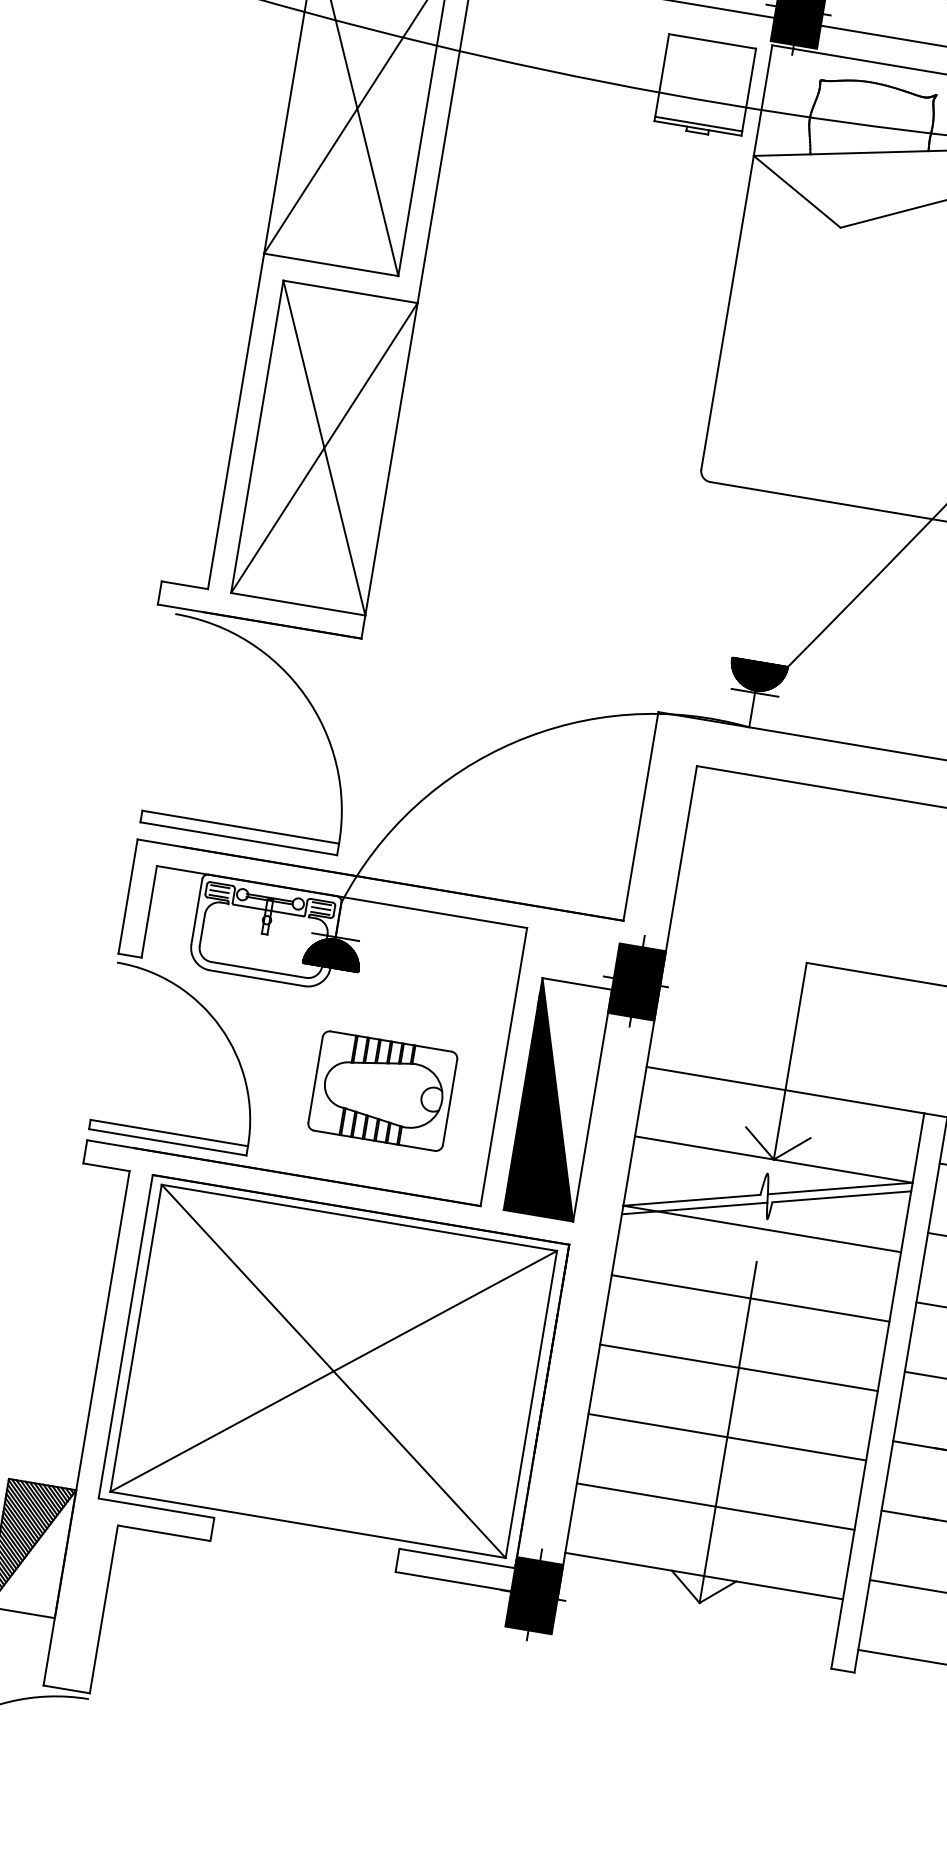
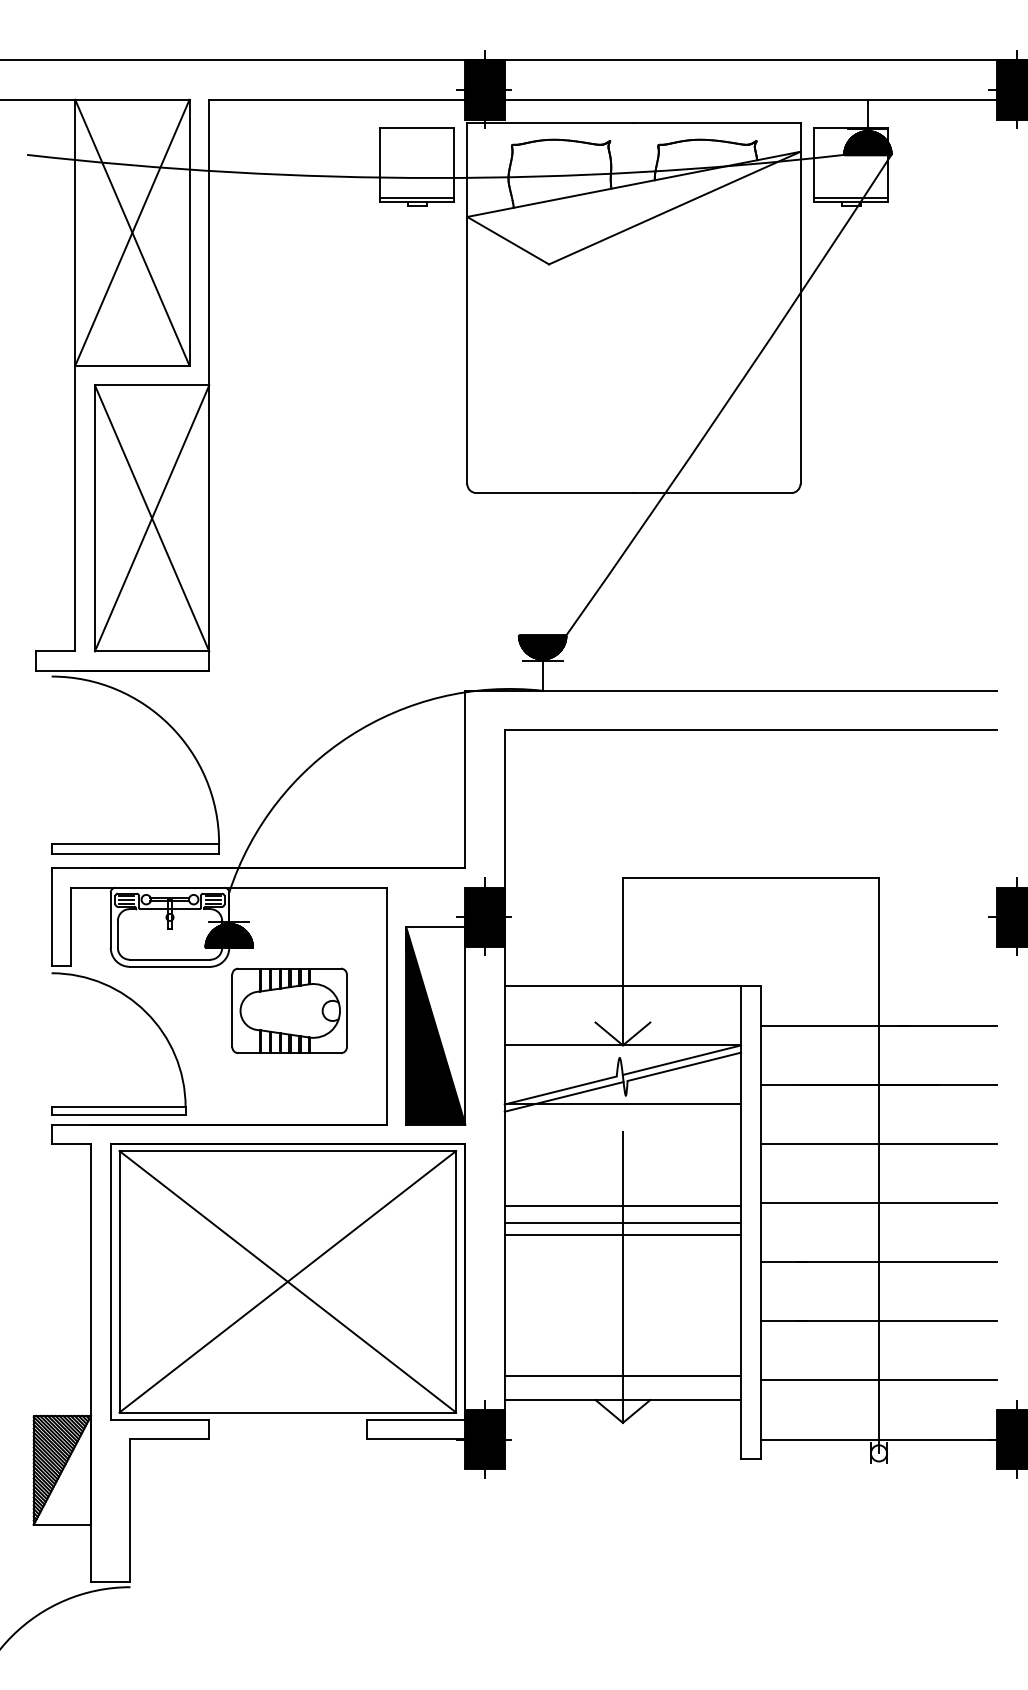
part: (382, 1090) -> (289, 1010), moved
line: (750, 1298) -> (622, 1205), moved
line: (726, 1436) -> (622, 1234), moved
line: (715, 1506) -> (622, 1375), moved

